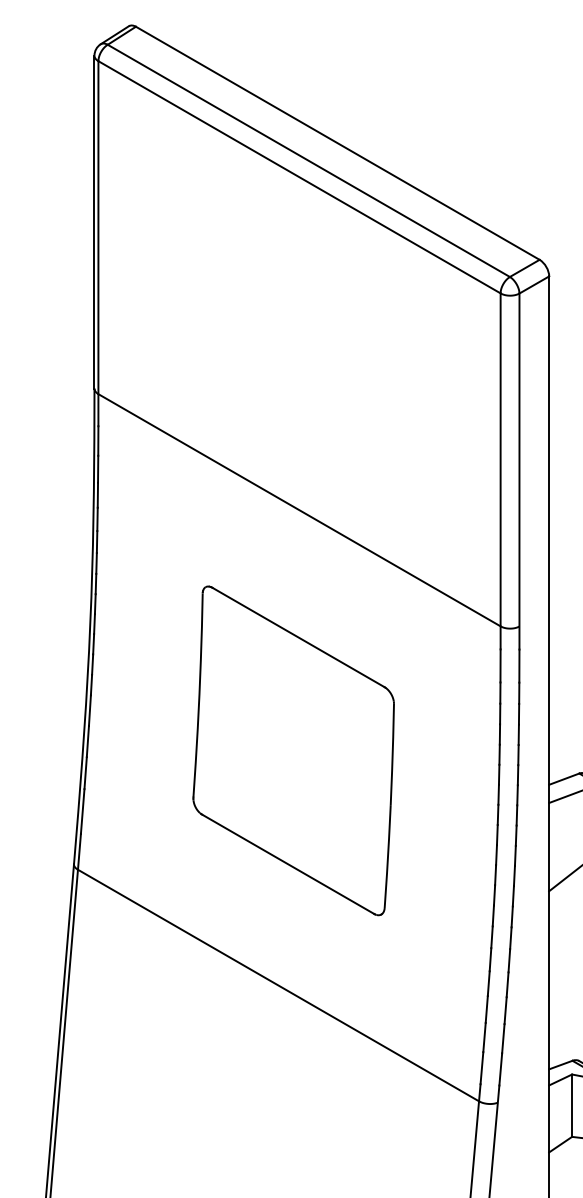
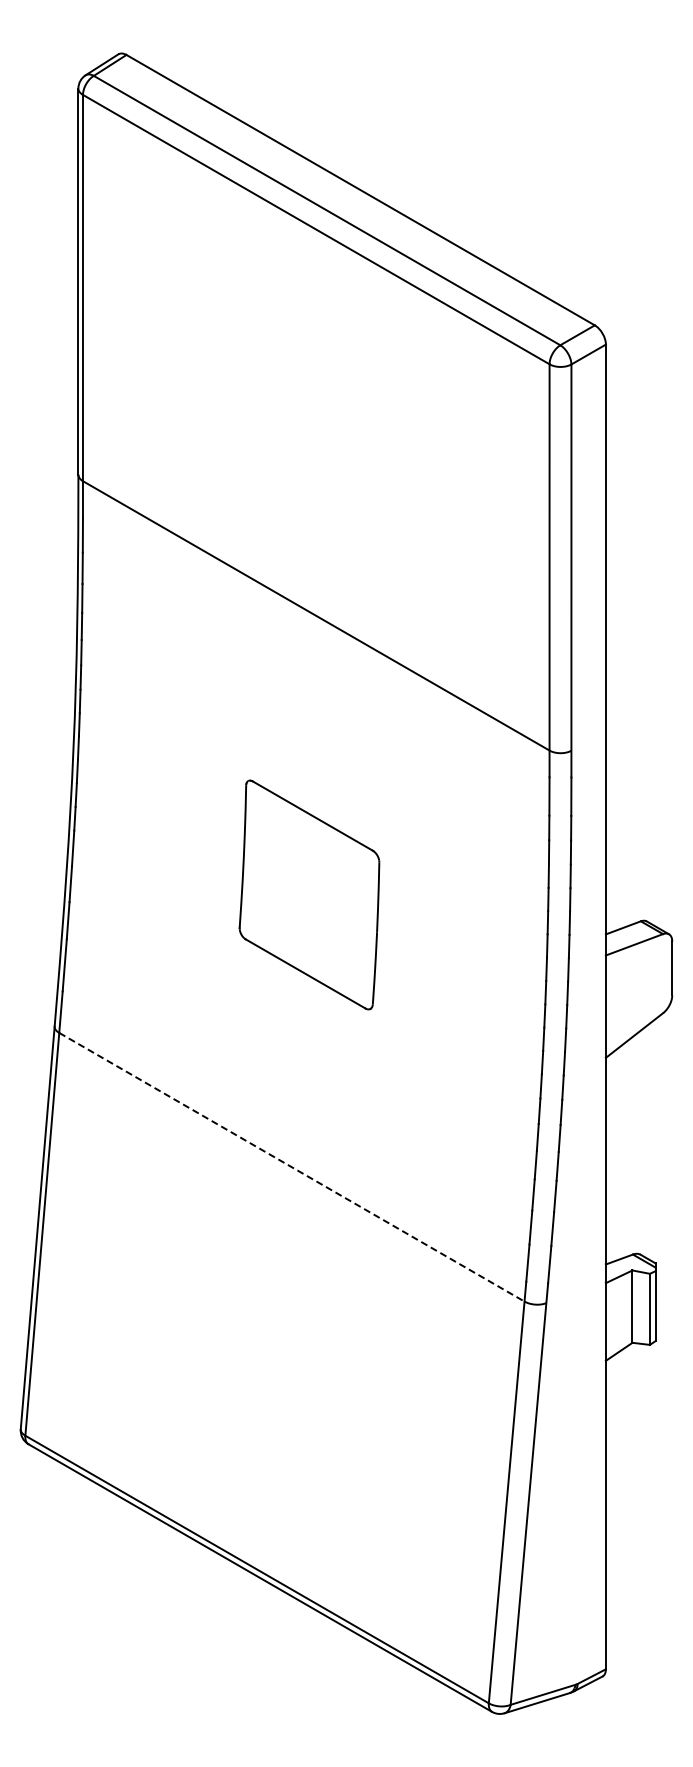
part: (293, 750) -> (309, 894), size x0.6
line: (278, 985) -> (291, 1167), solid -> dashed

